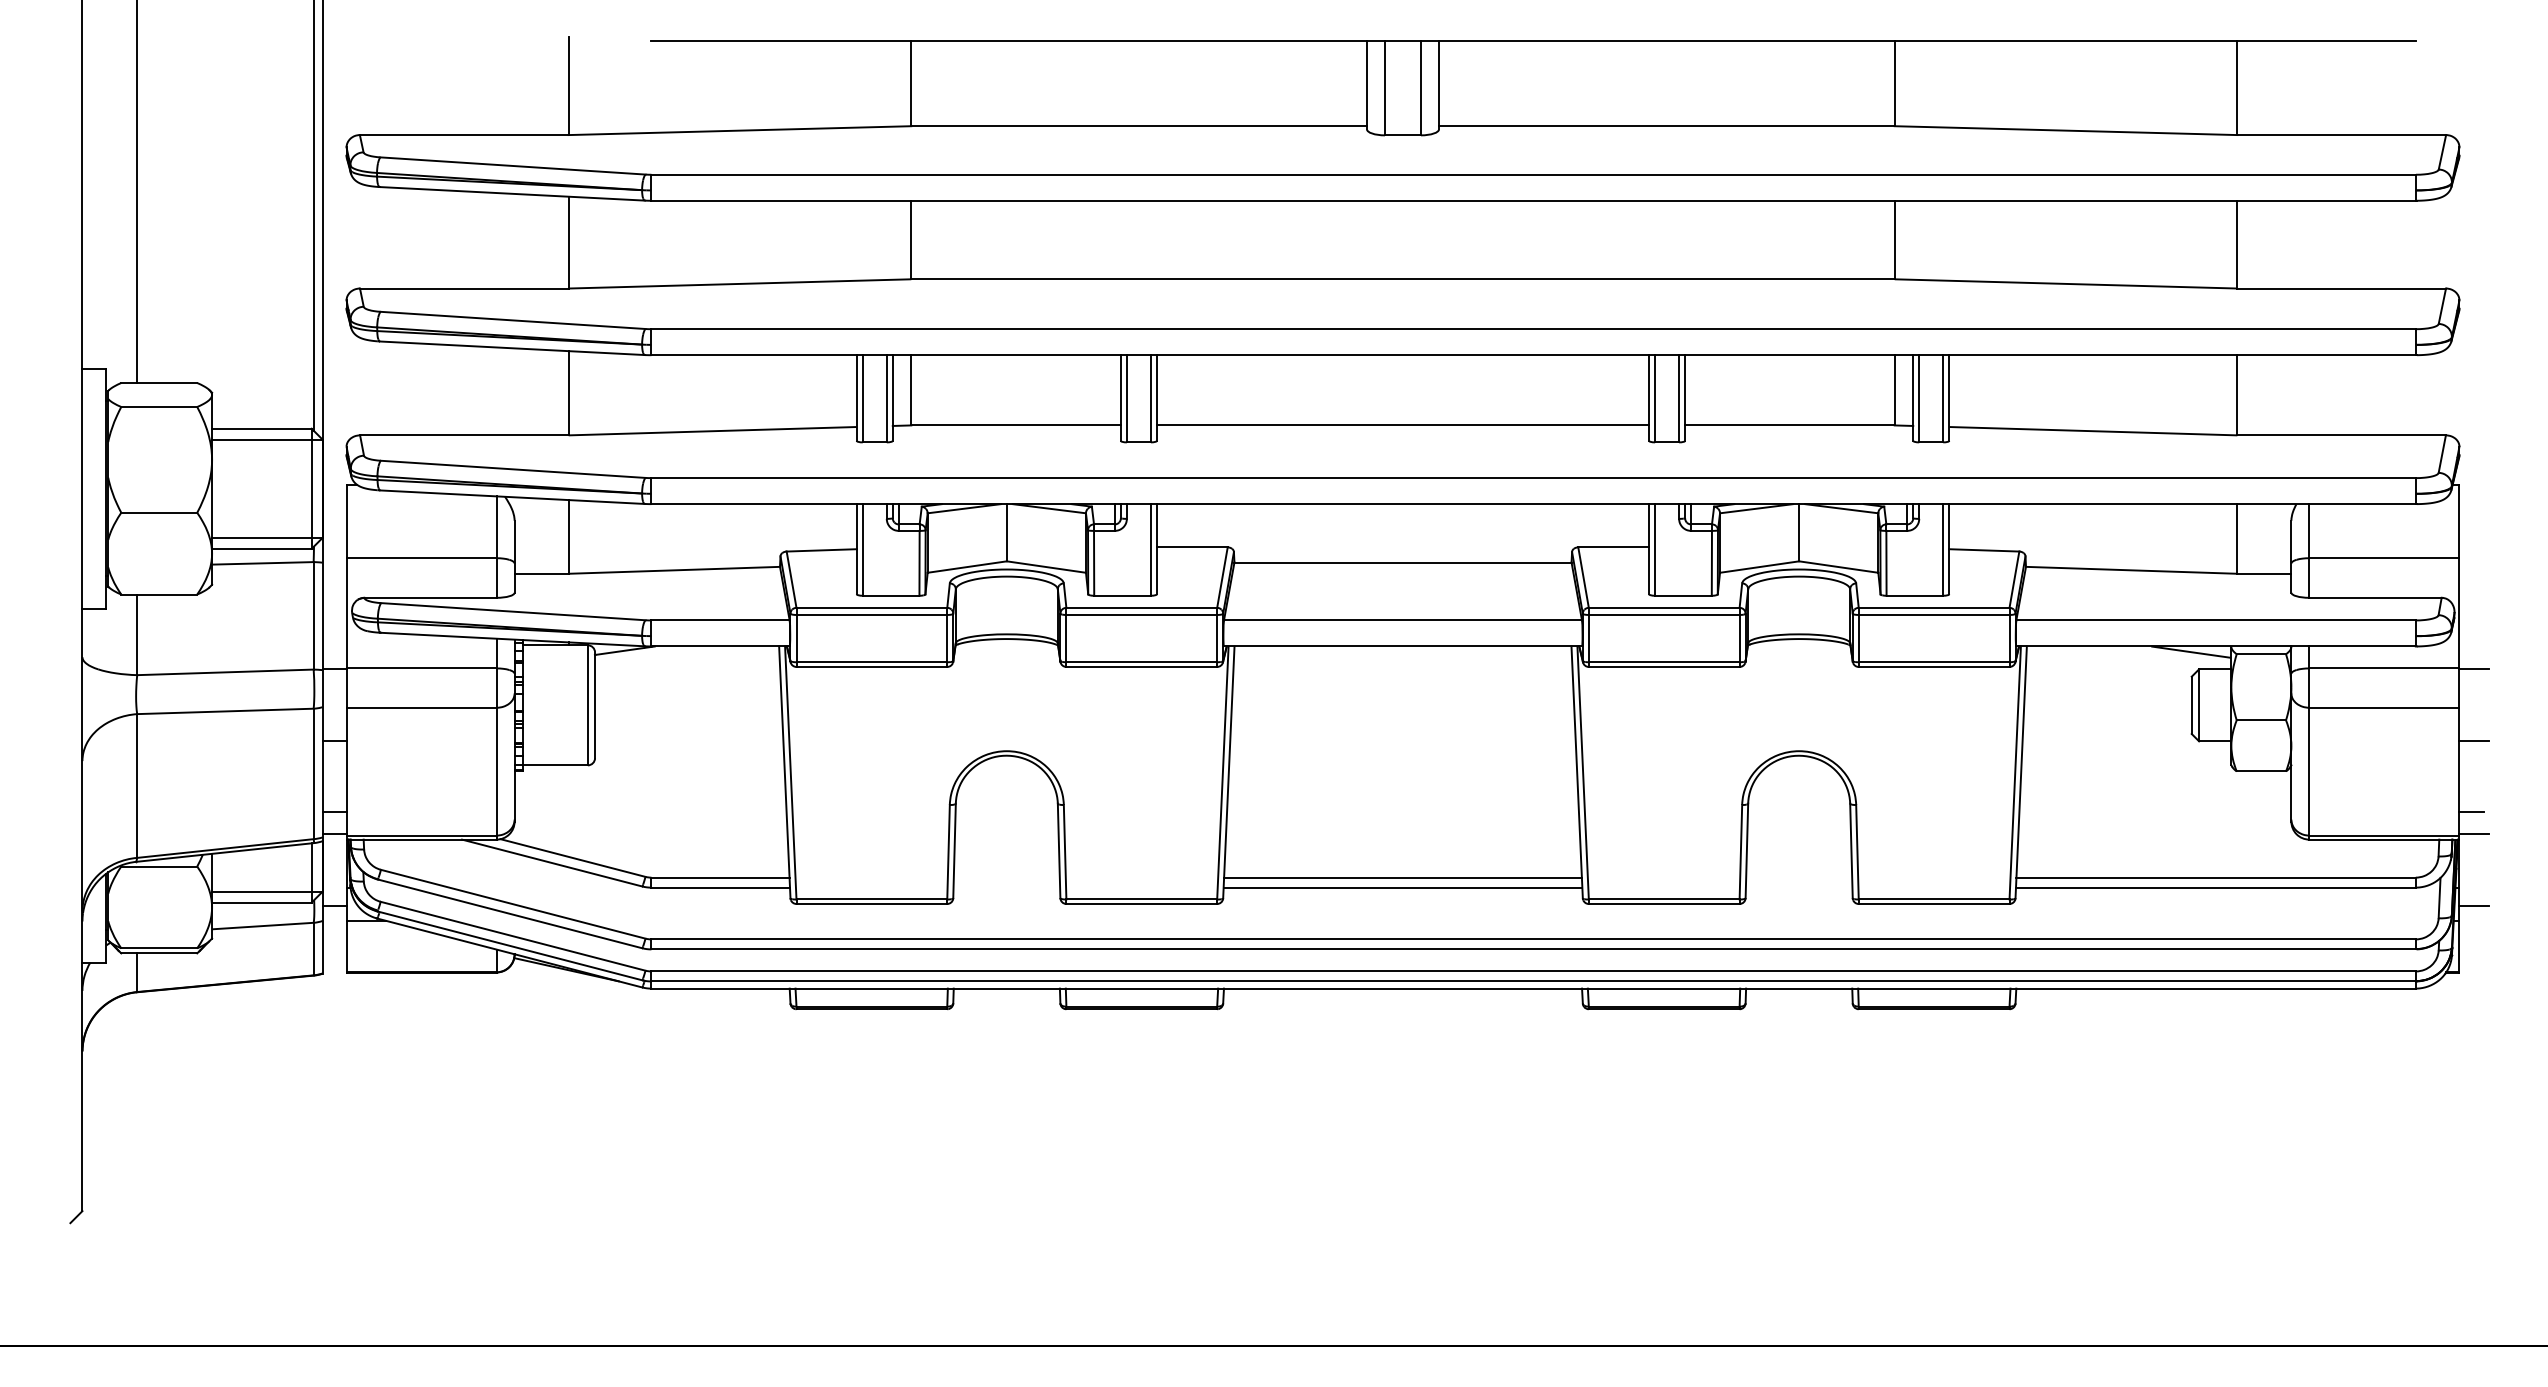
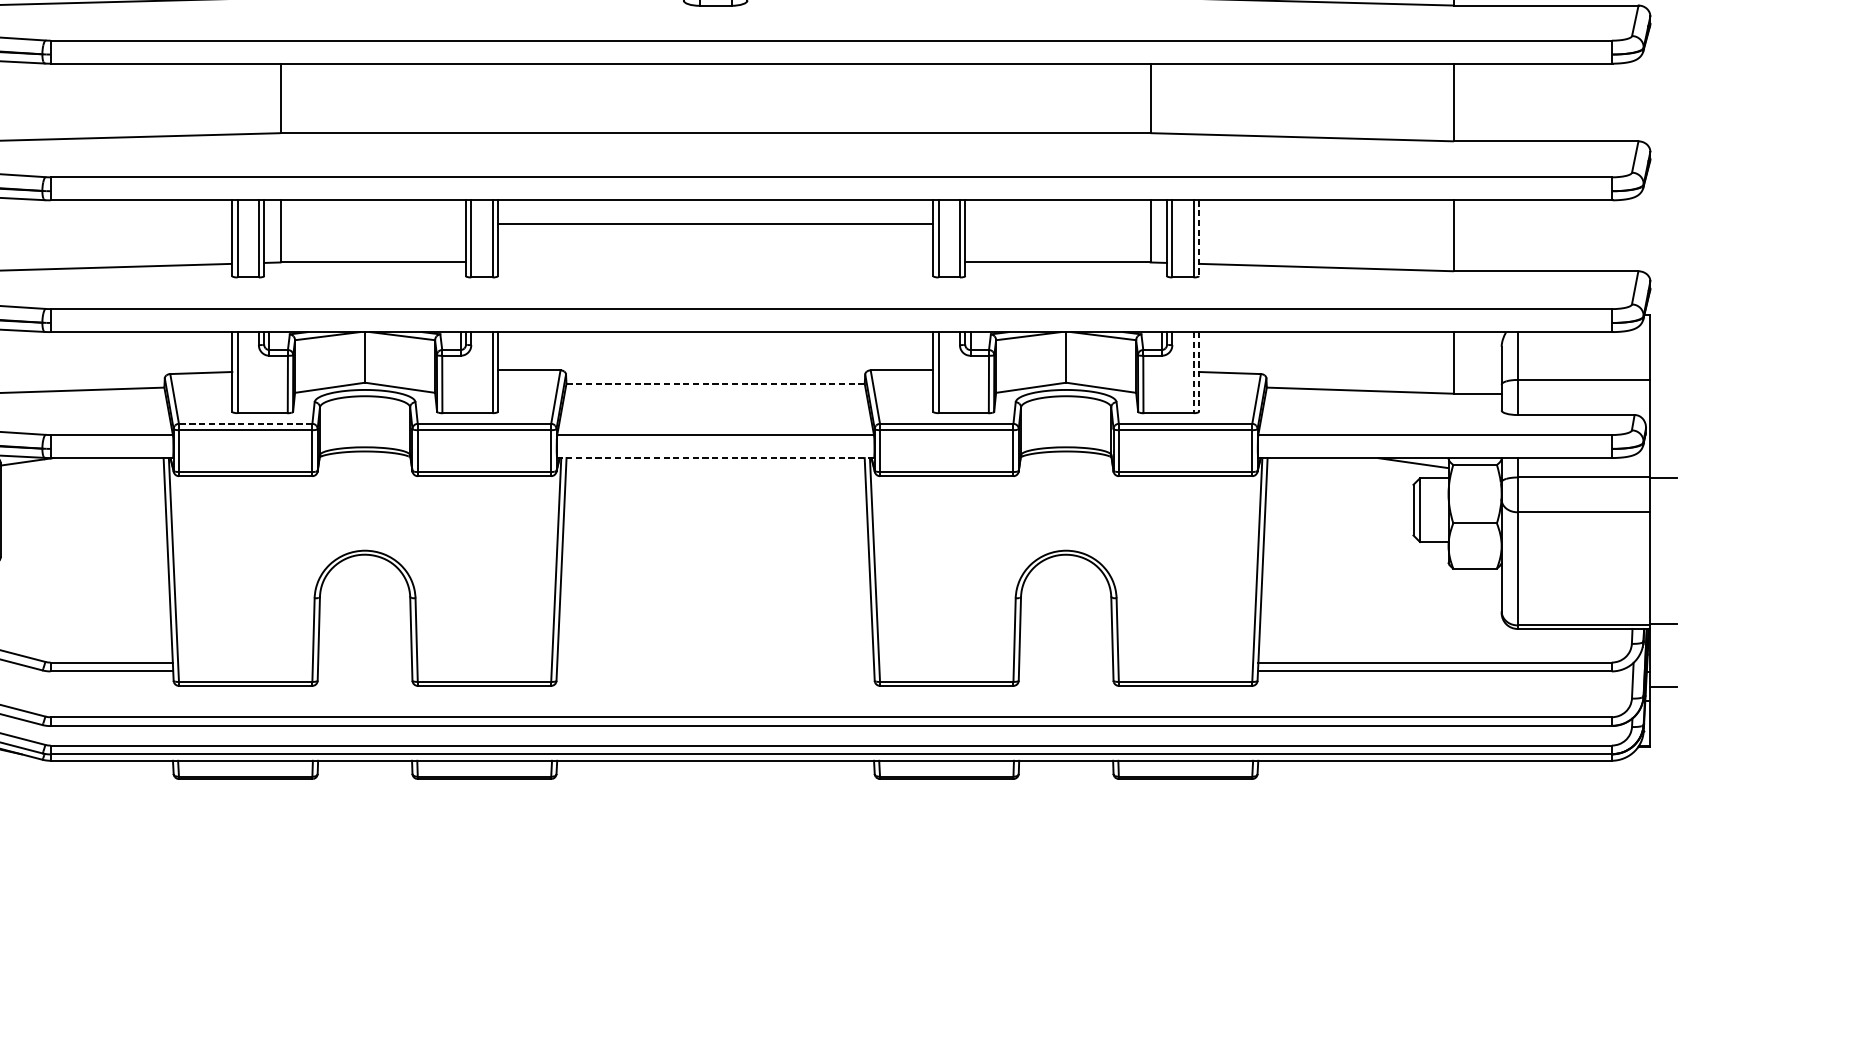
line: (1949, 398) -> (1199, 238), solid -> dashed
line: (1402, 425) -> (715, 223), moved
line: (1943, 549) -> (1193, 372), solid -> dashed
line: (1949, 549) -> (1199, 372), solid -> dashed
line: (1403, 562) -> (716, 383), solid -> dashed
line: (871, 607) -> (245, 423), solid -> dashed
line: (1402, 646) -> (715, 458), solid -> dashed
line: (2474, 741) -> (1663, 542), removed
line: (2471, 811) -> (1661, 604), removed
line: (1403, 877) -> (716, 662), removed
line: (1402, 887) -> (715, 671), removed

